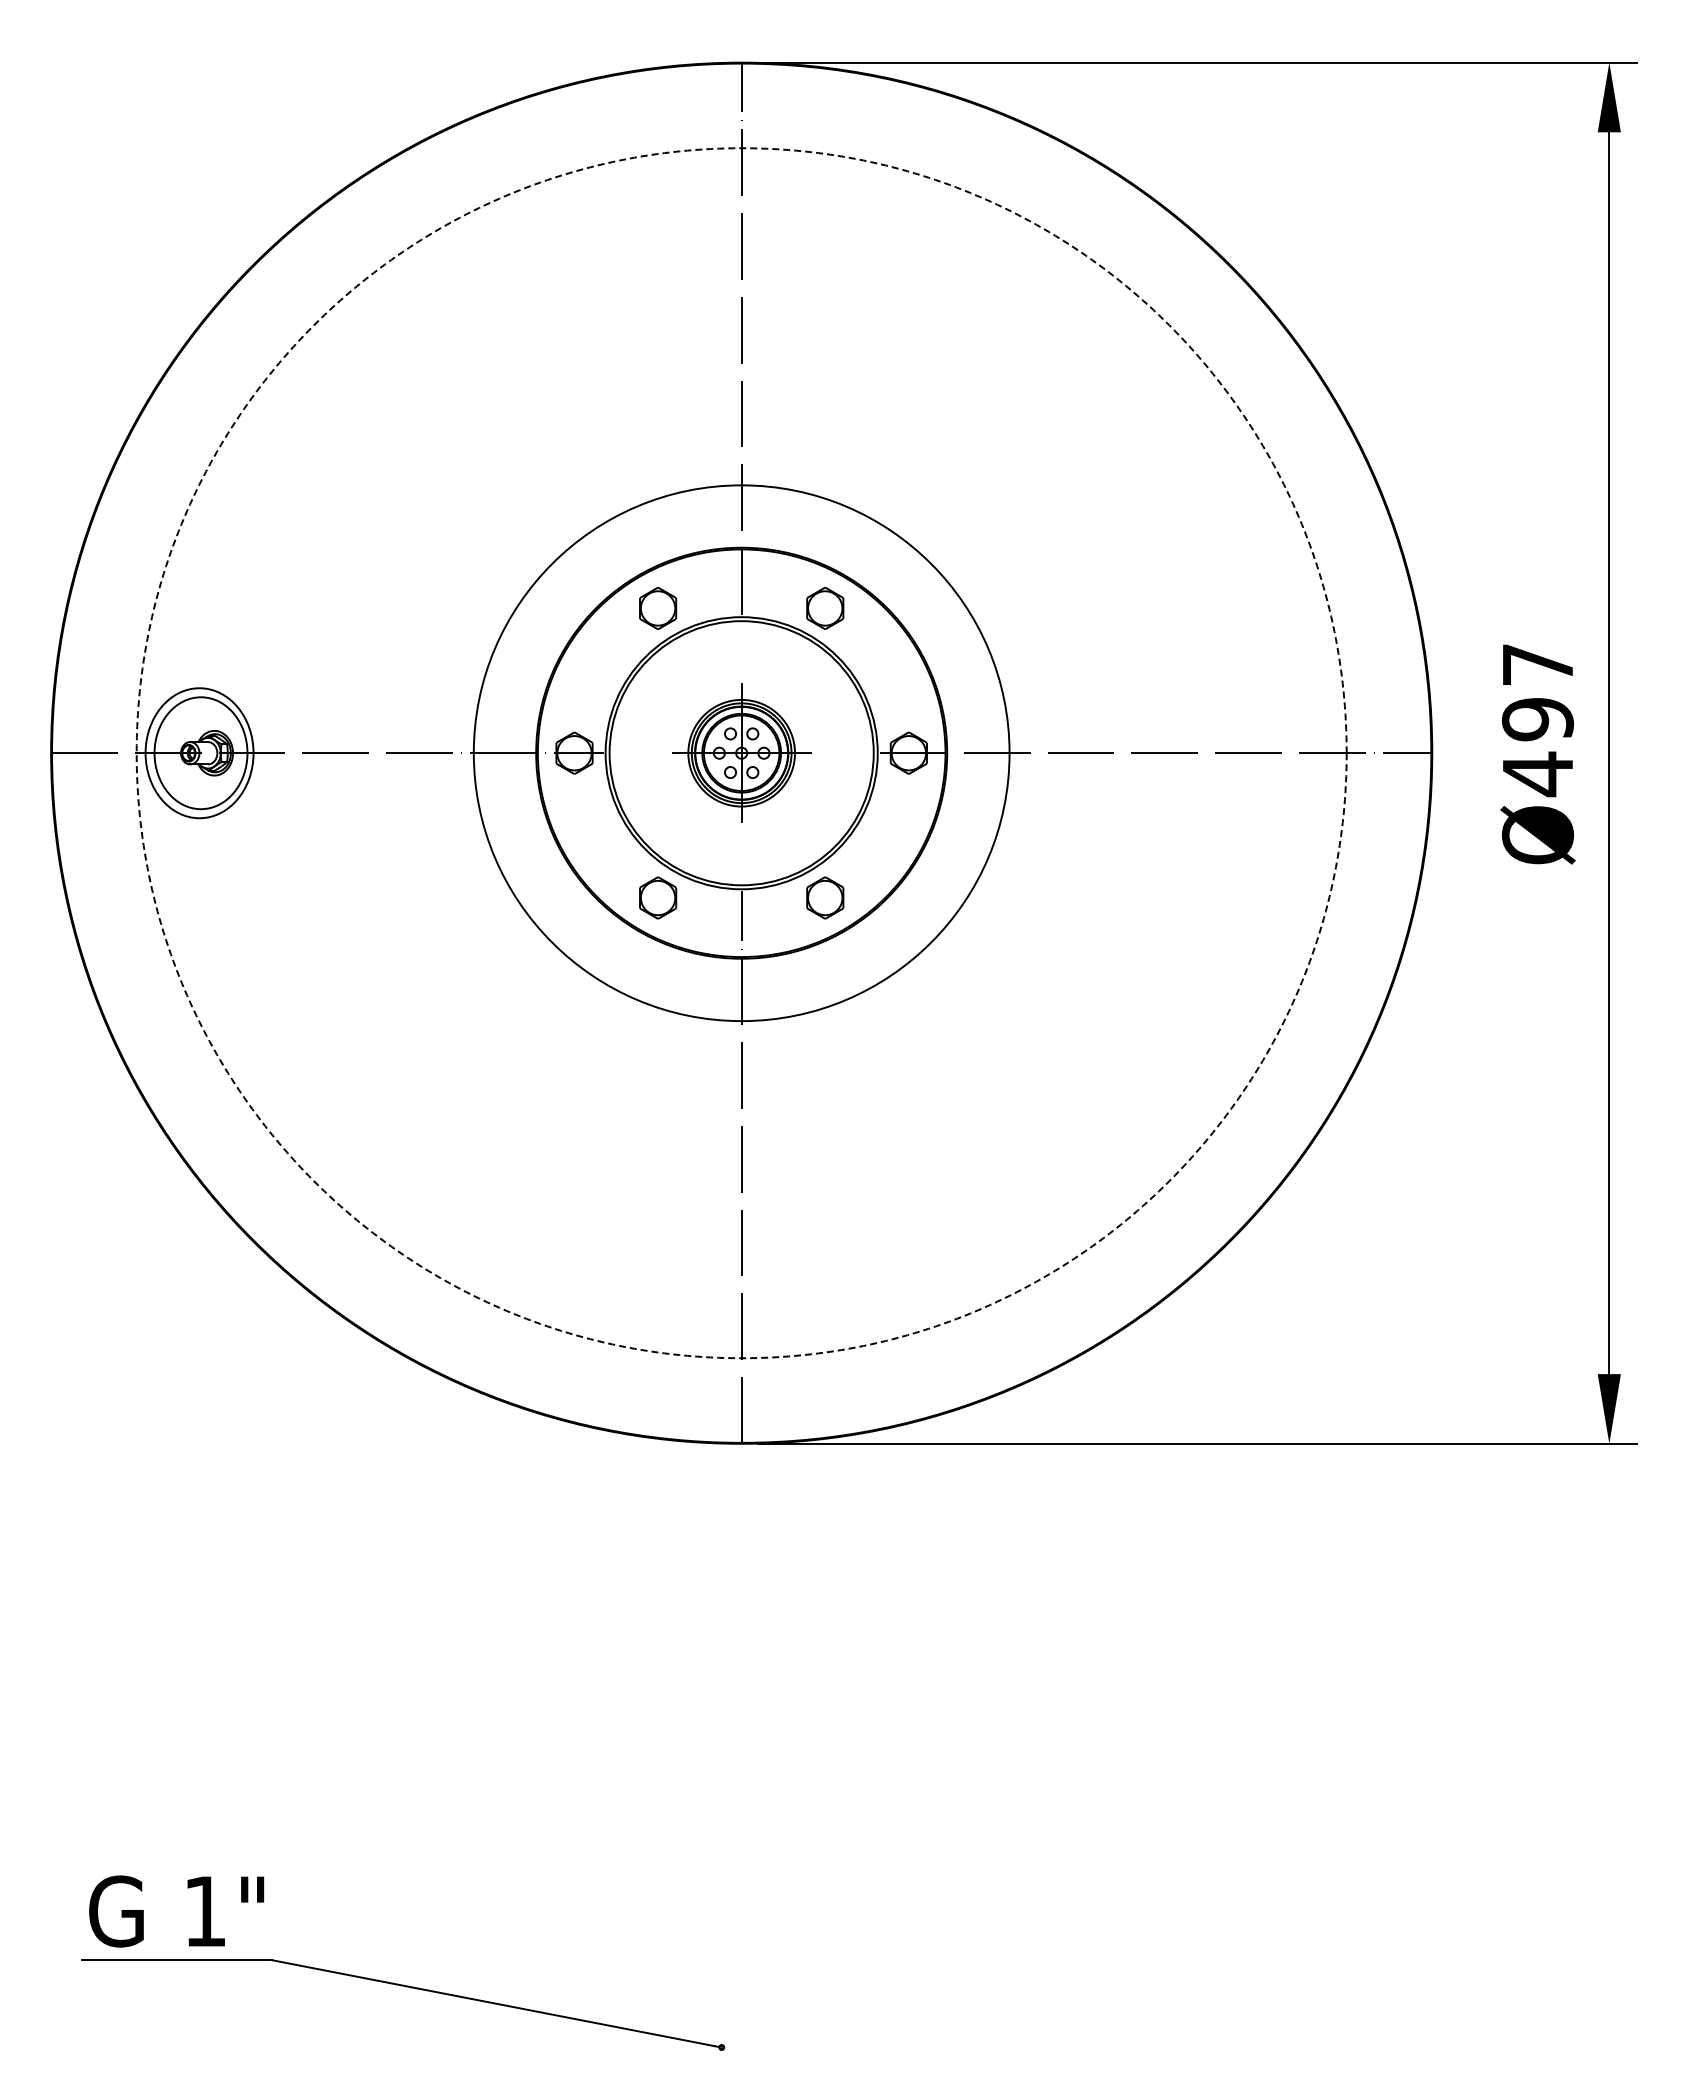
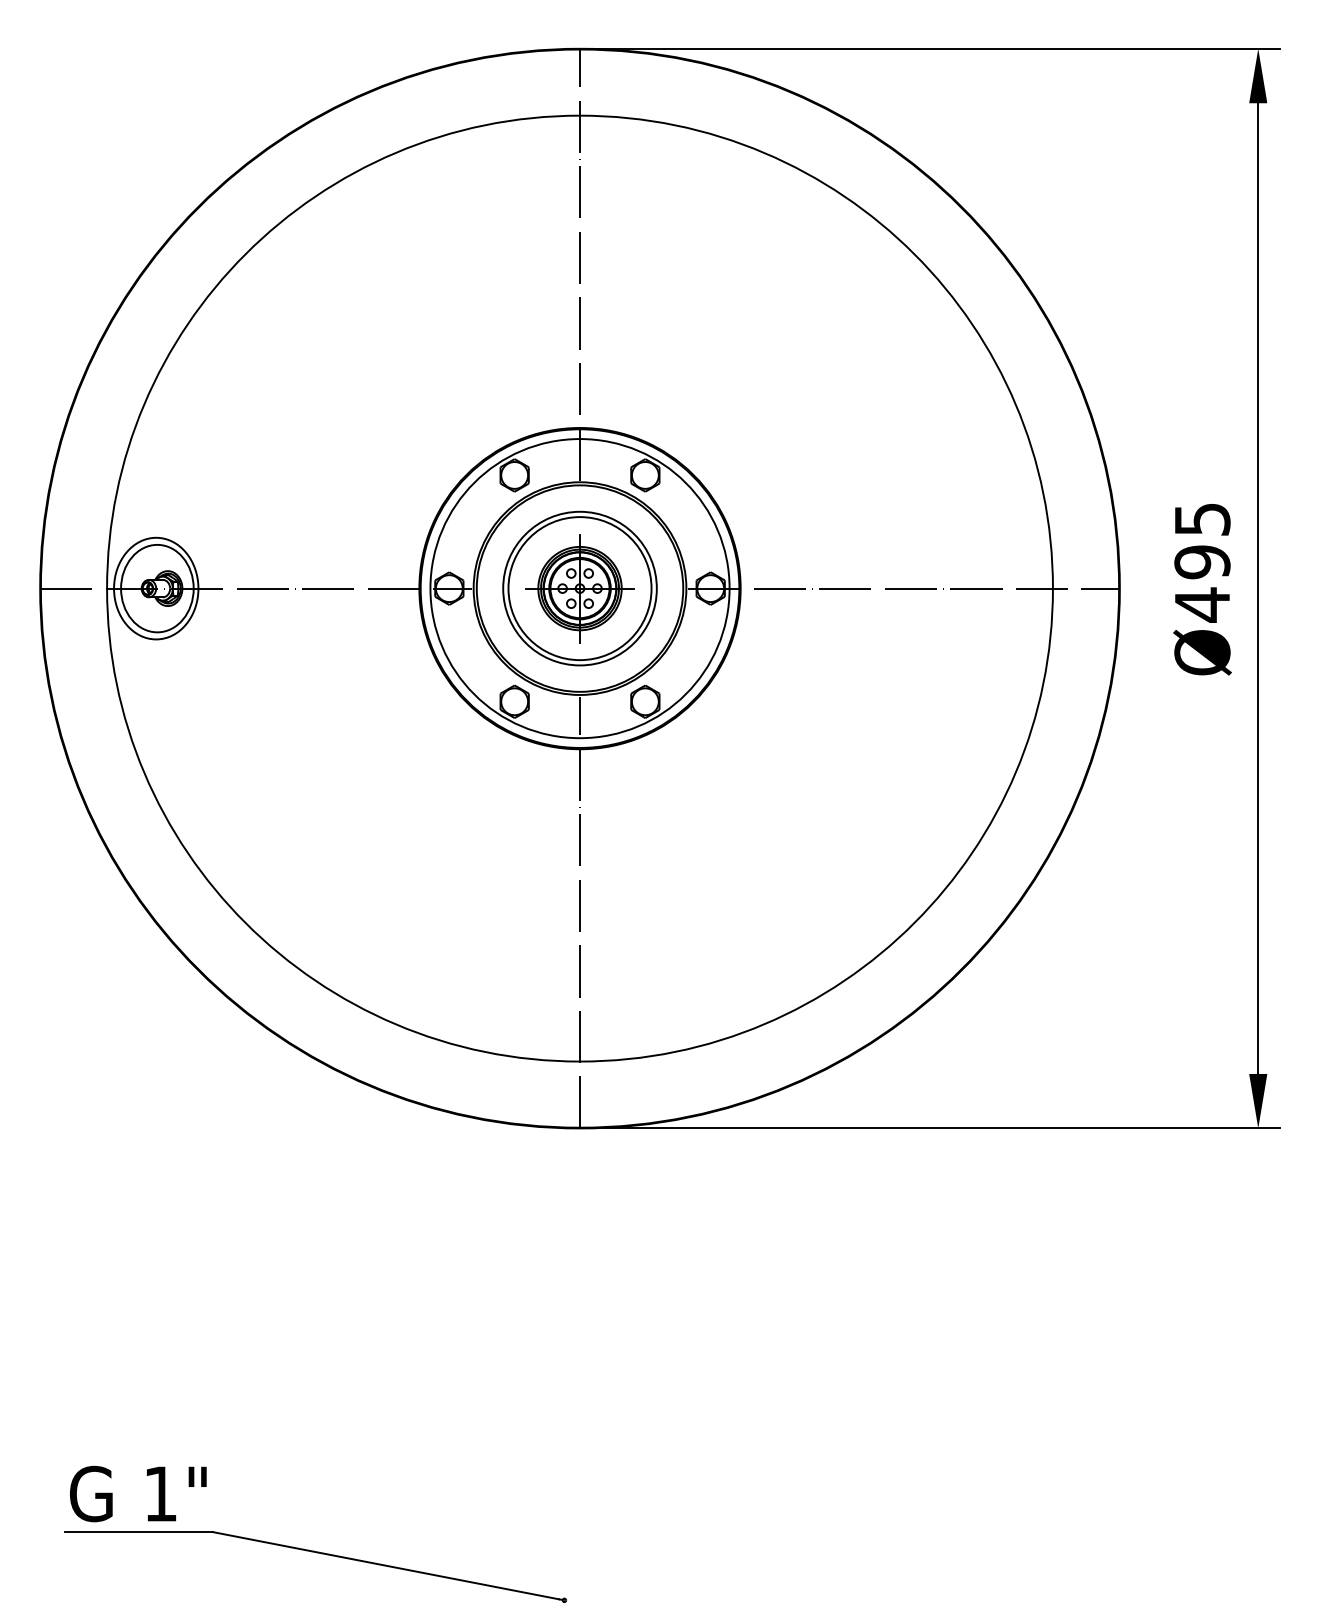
text: (1538, 664) -> (1202, 519), Ø497 -> Ø495
circle: (741, 752) -> (579, 588), size x0.71
circle: (741, 753) -> (579, 588), dashed -> solid
part: (741, 753) -> (579, 588), added

